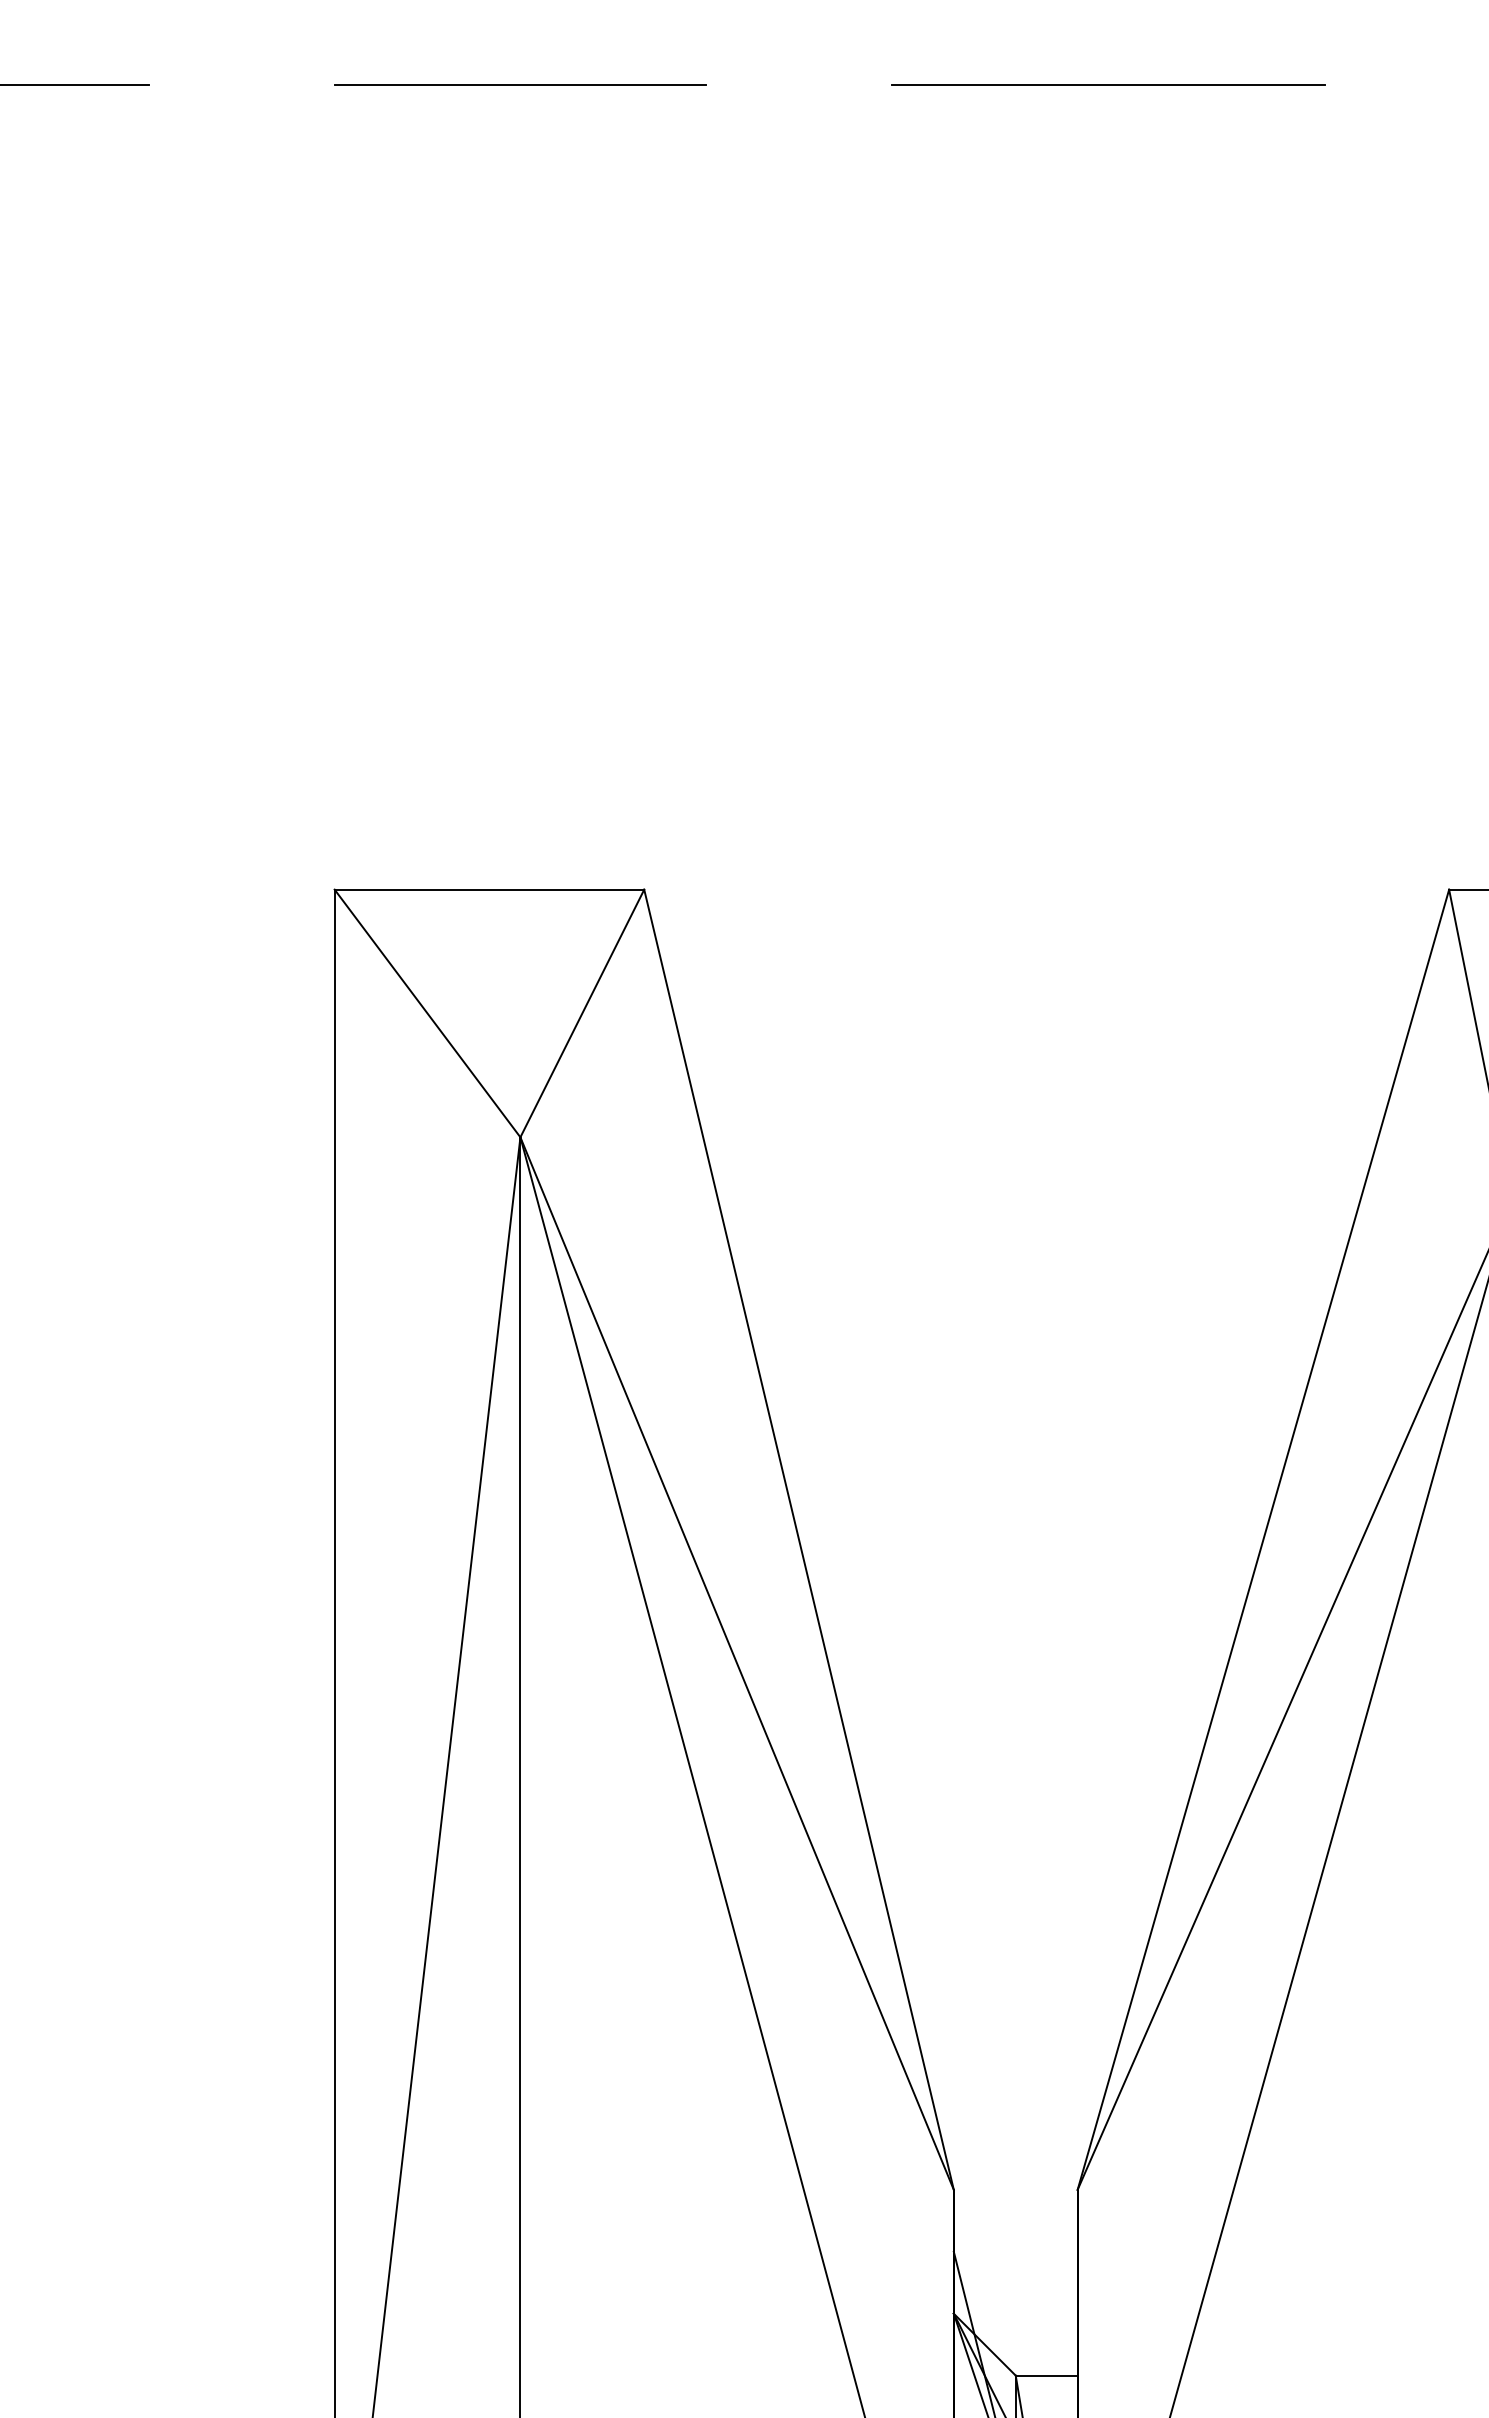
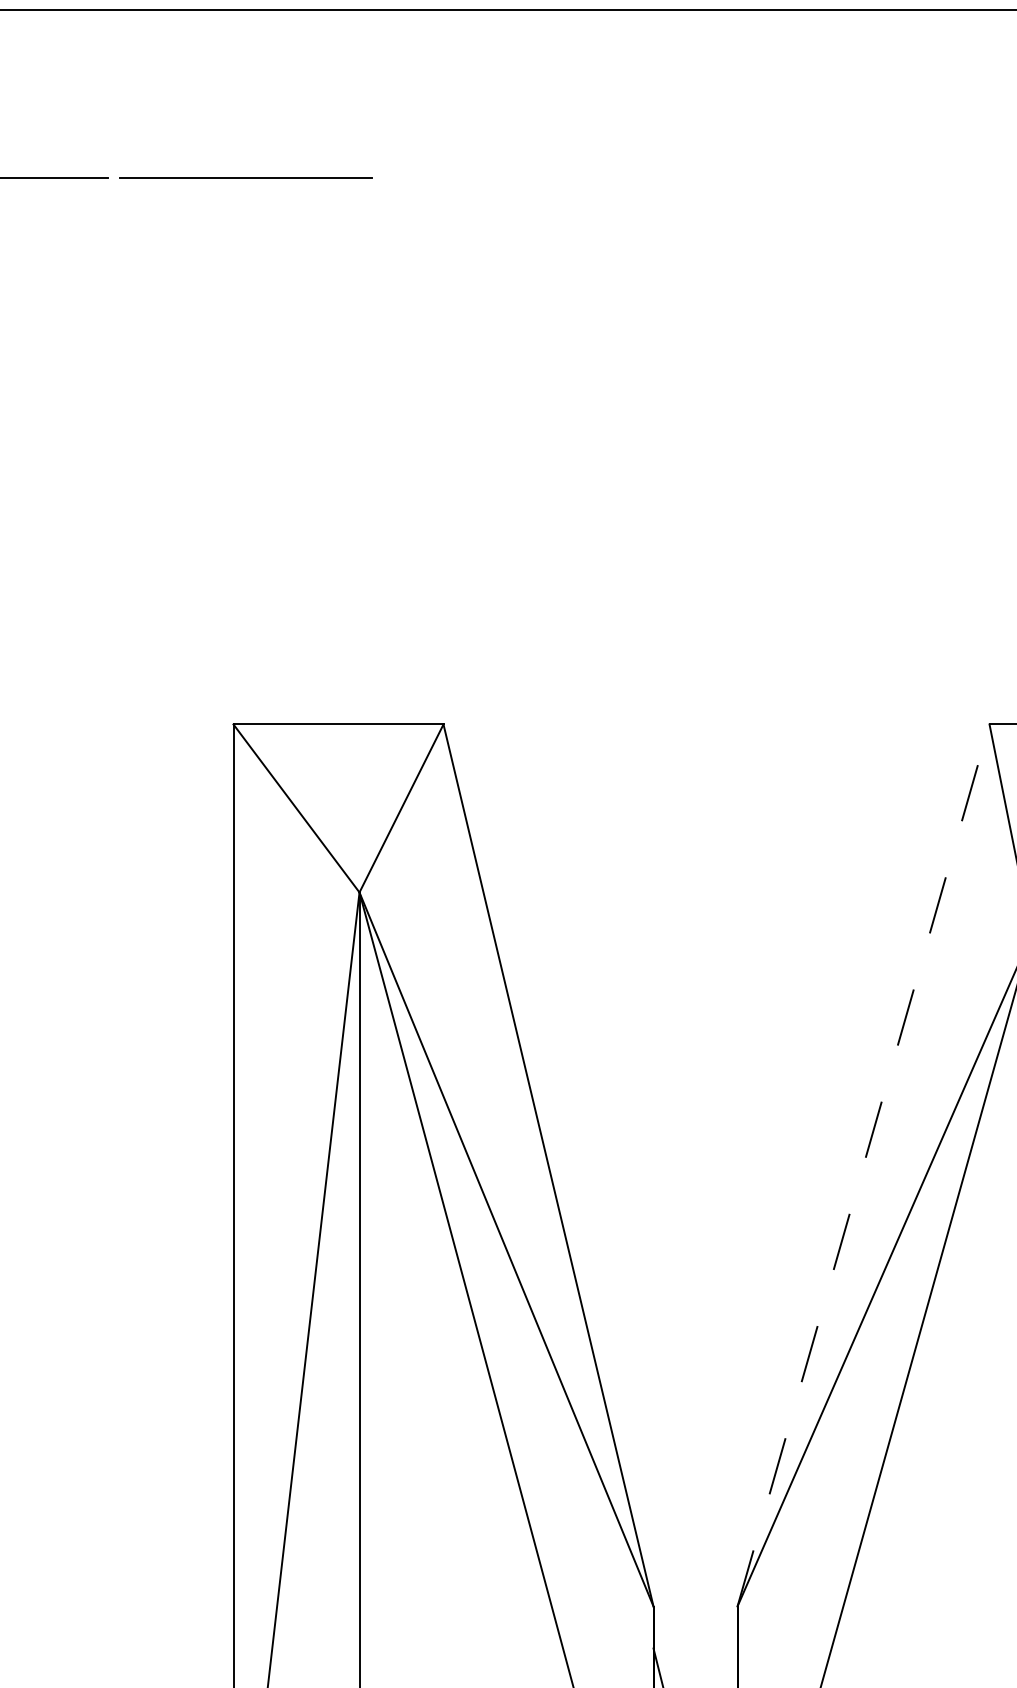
line: (520, 83) -> (245, 177), moved
line: (1108, 83) -> (758, 177), removed
line: (1263, 1539) -> (863, 1165), solid -> dashed

